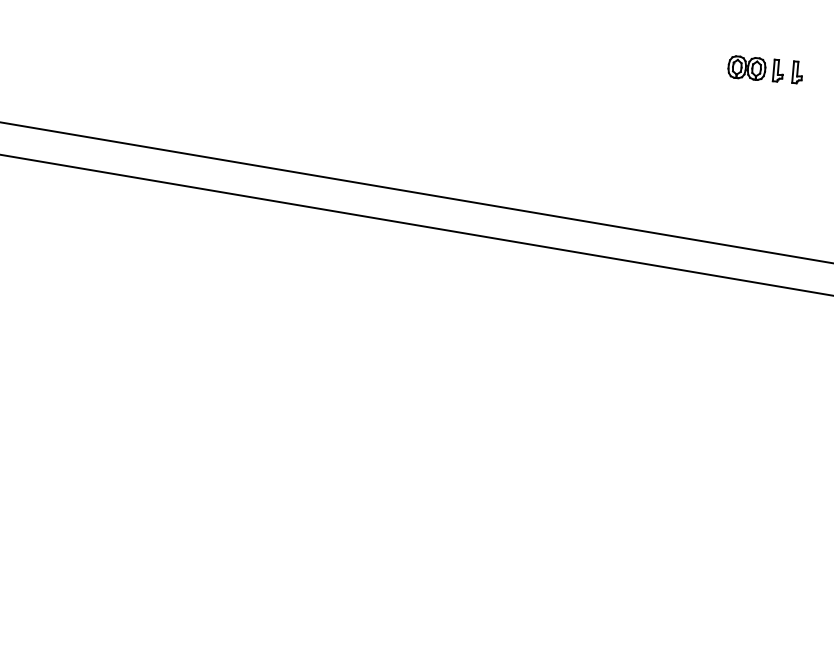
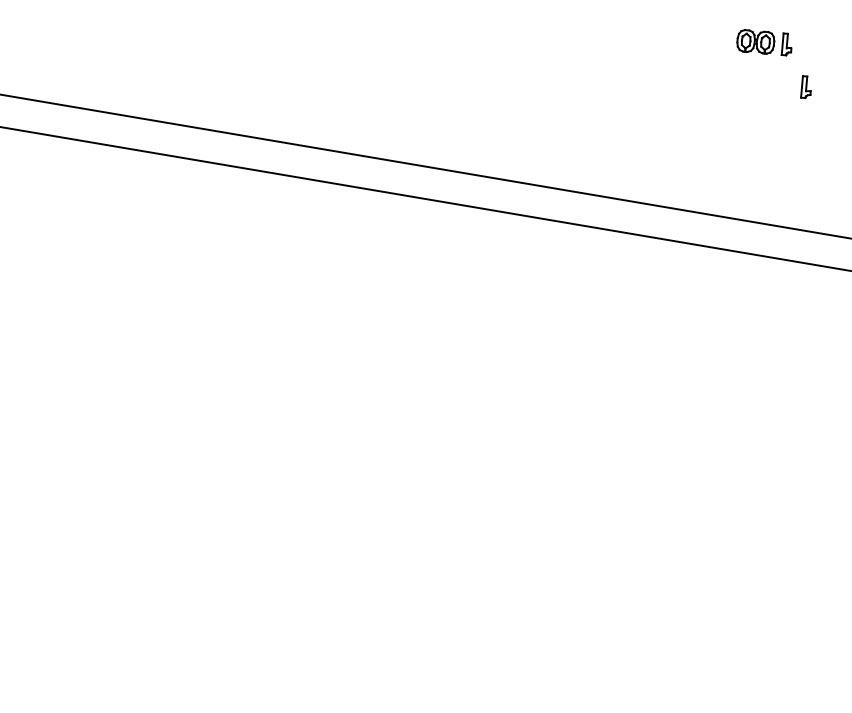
part: (796, 72) -> (805, 87), moved

